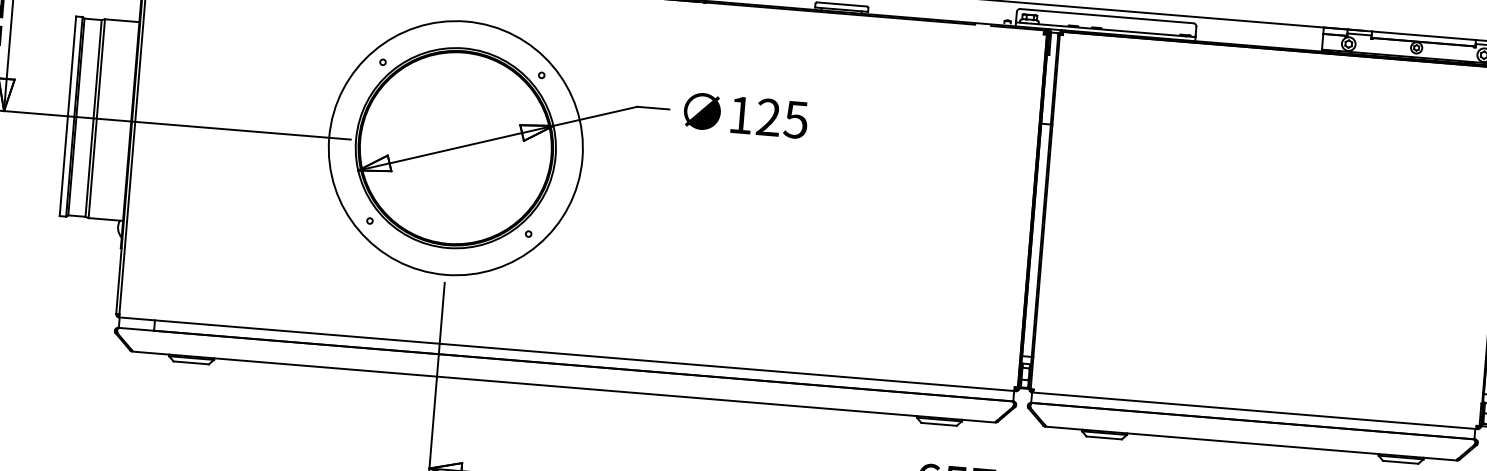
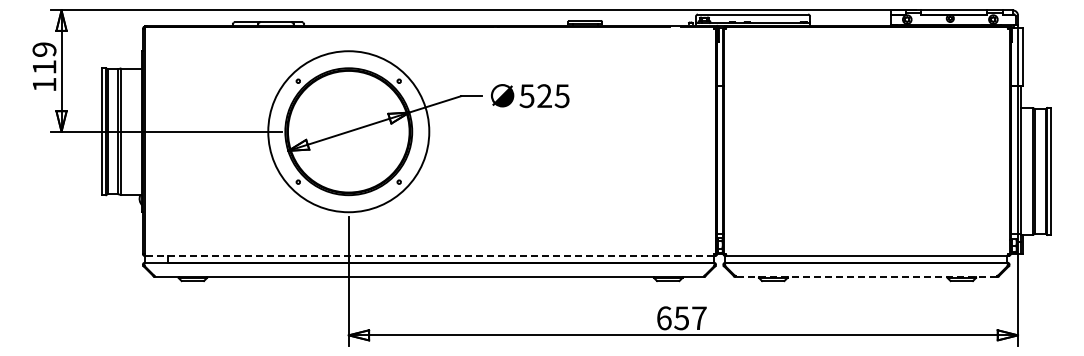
text: (739, 115) -> (526, 96), 125 -> 525
line: (566, 354) -> (429, 256), solid -> dashed
line: (1251, 442) -> (866, 276), solid -> dashed

